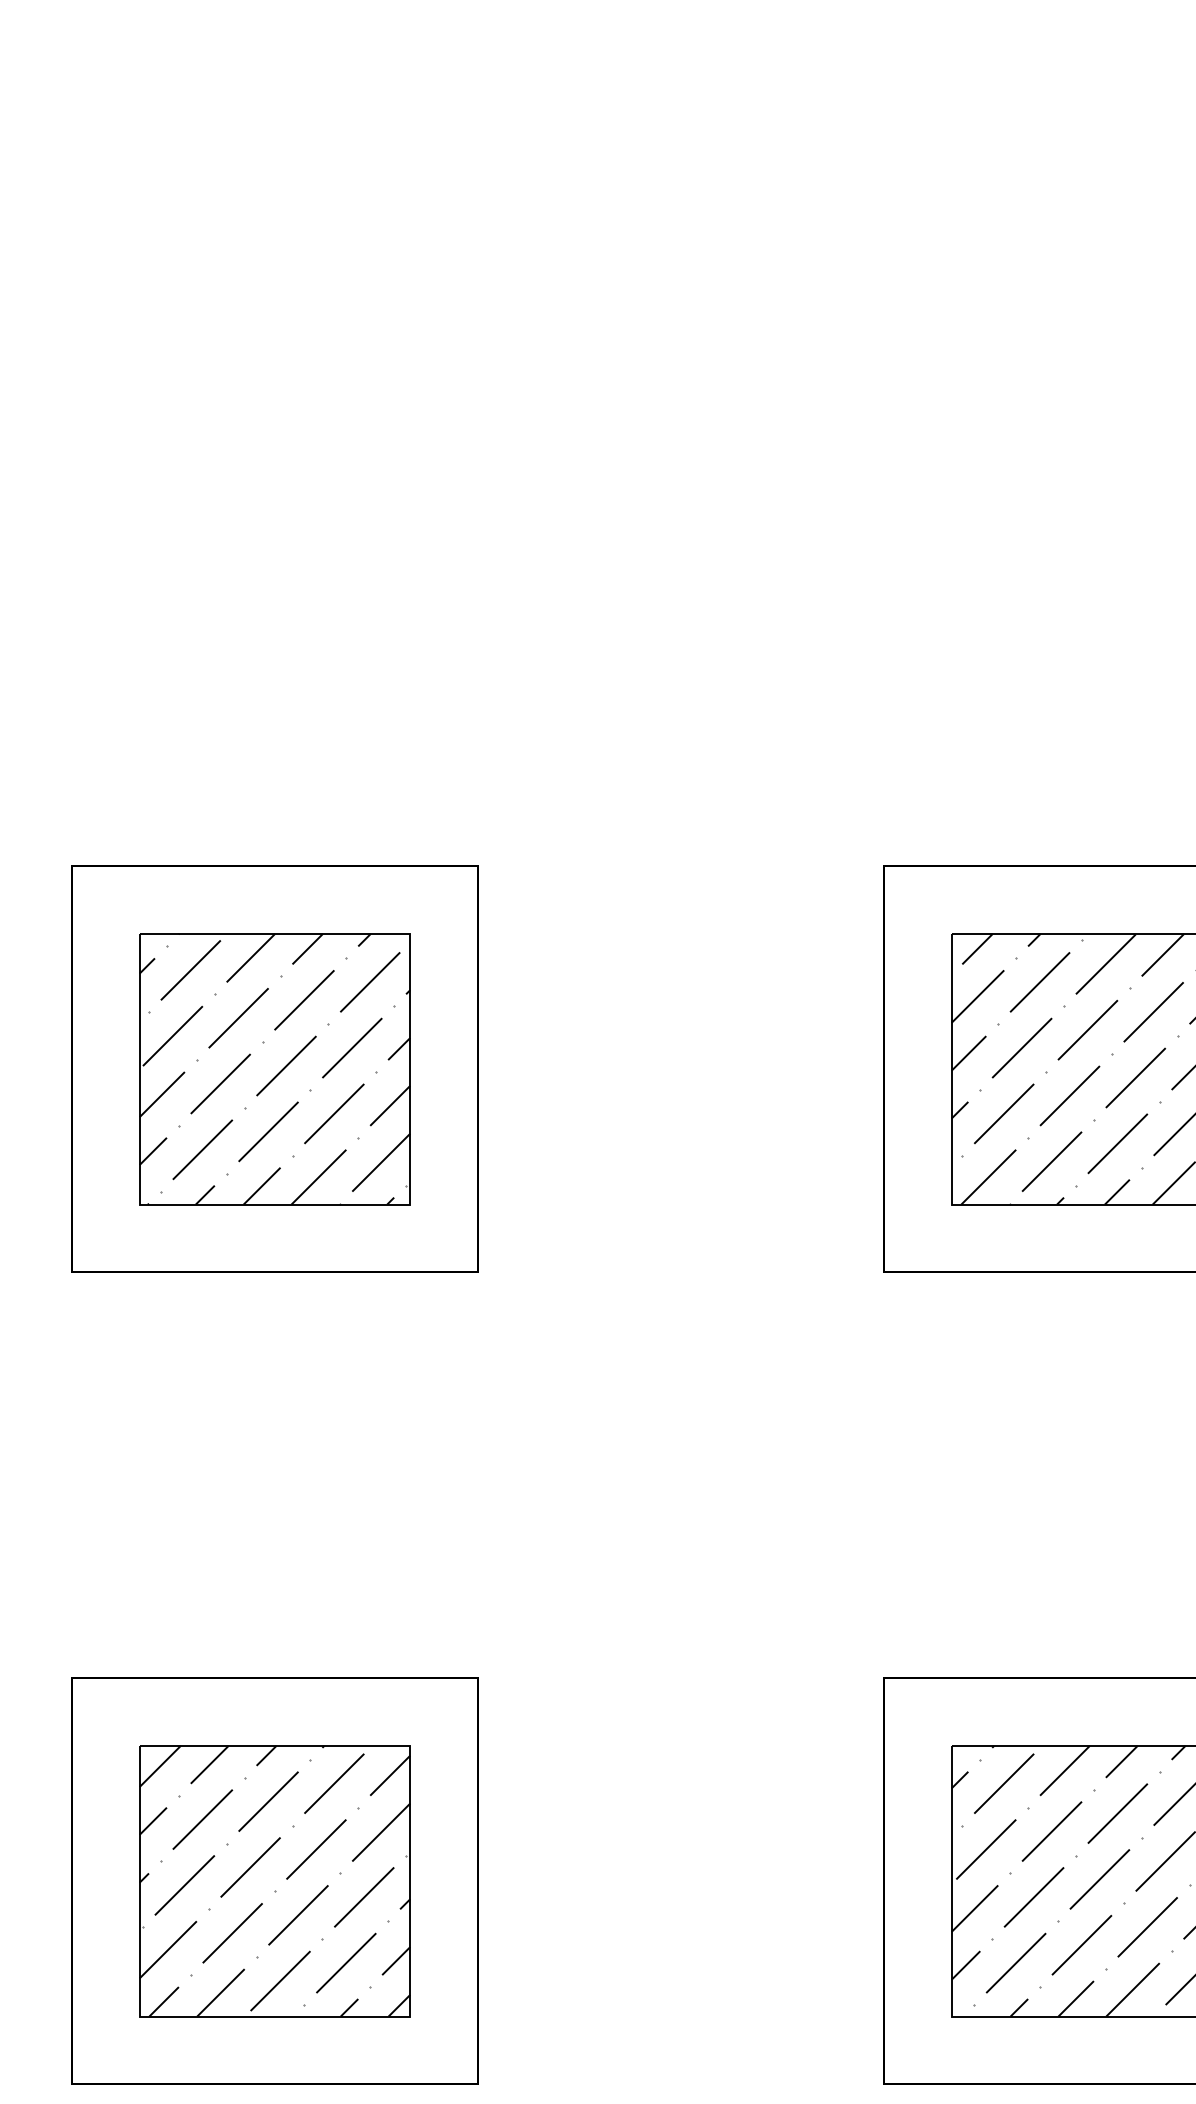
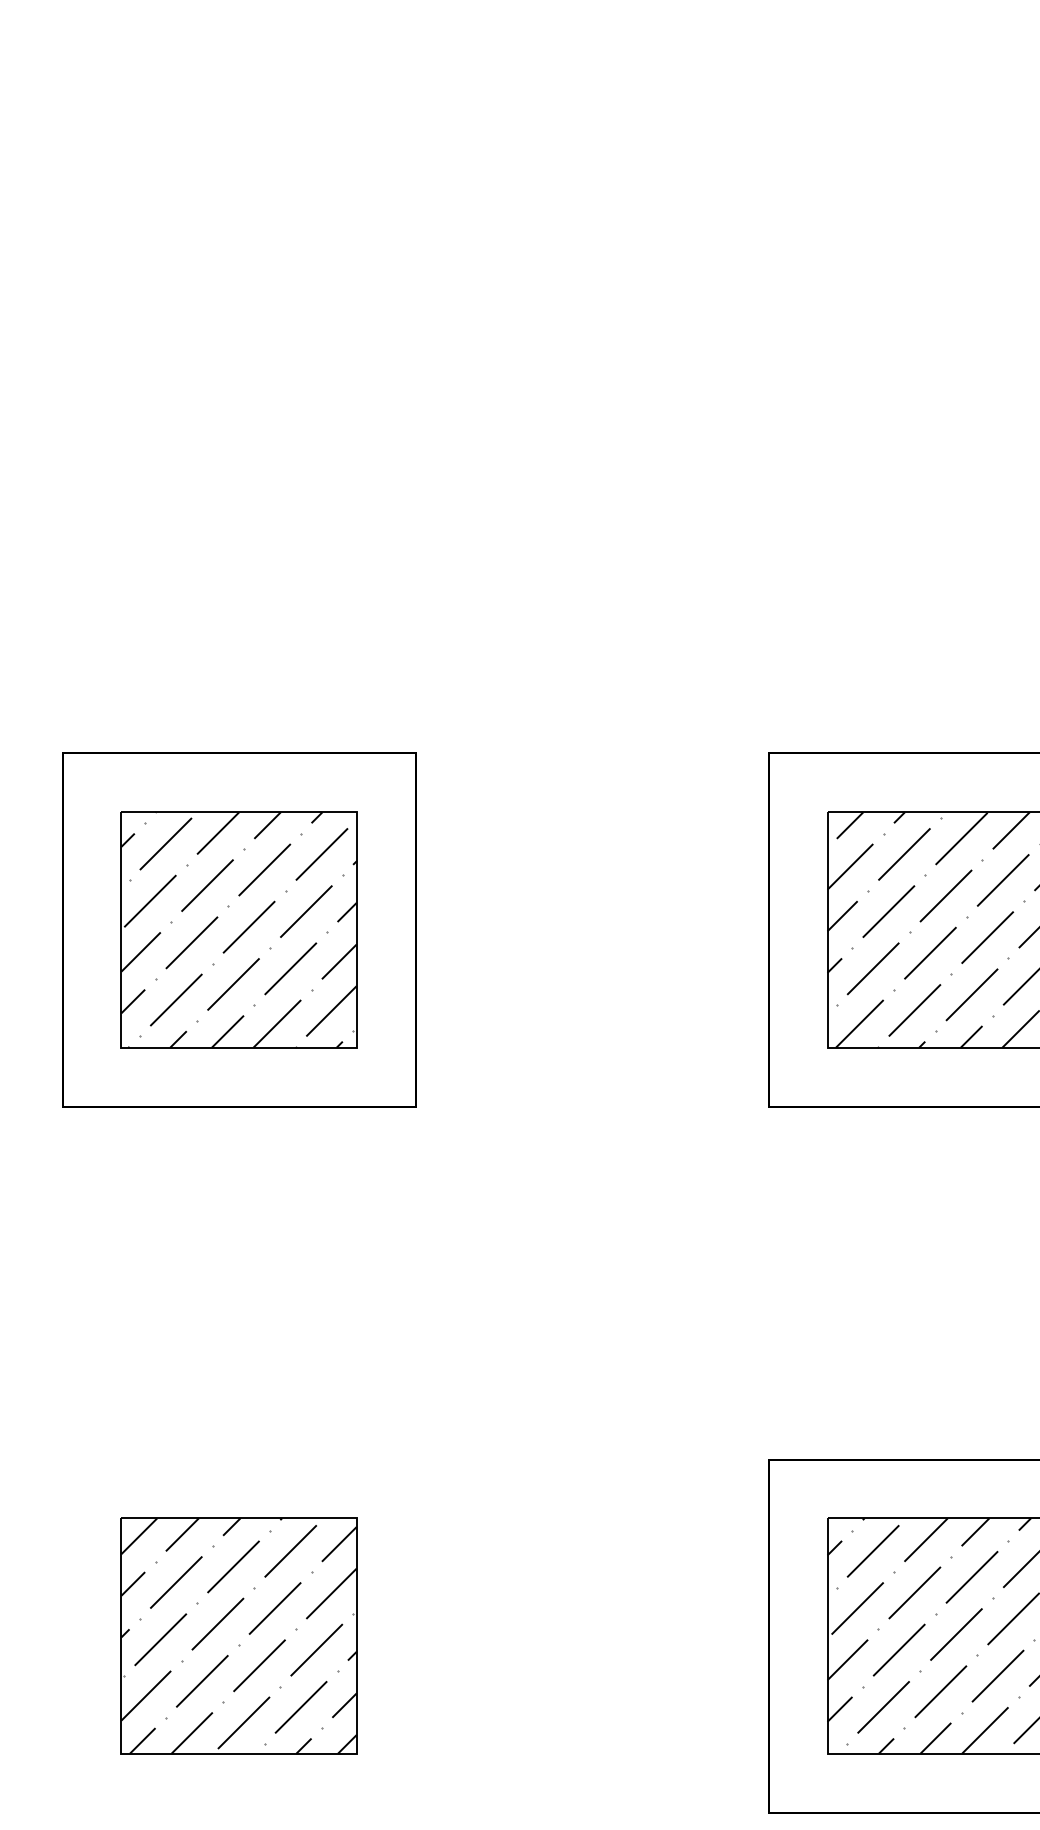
part: (274, 1880) -> (238, 1635), removed

